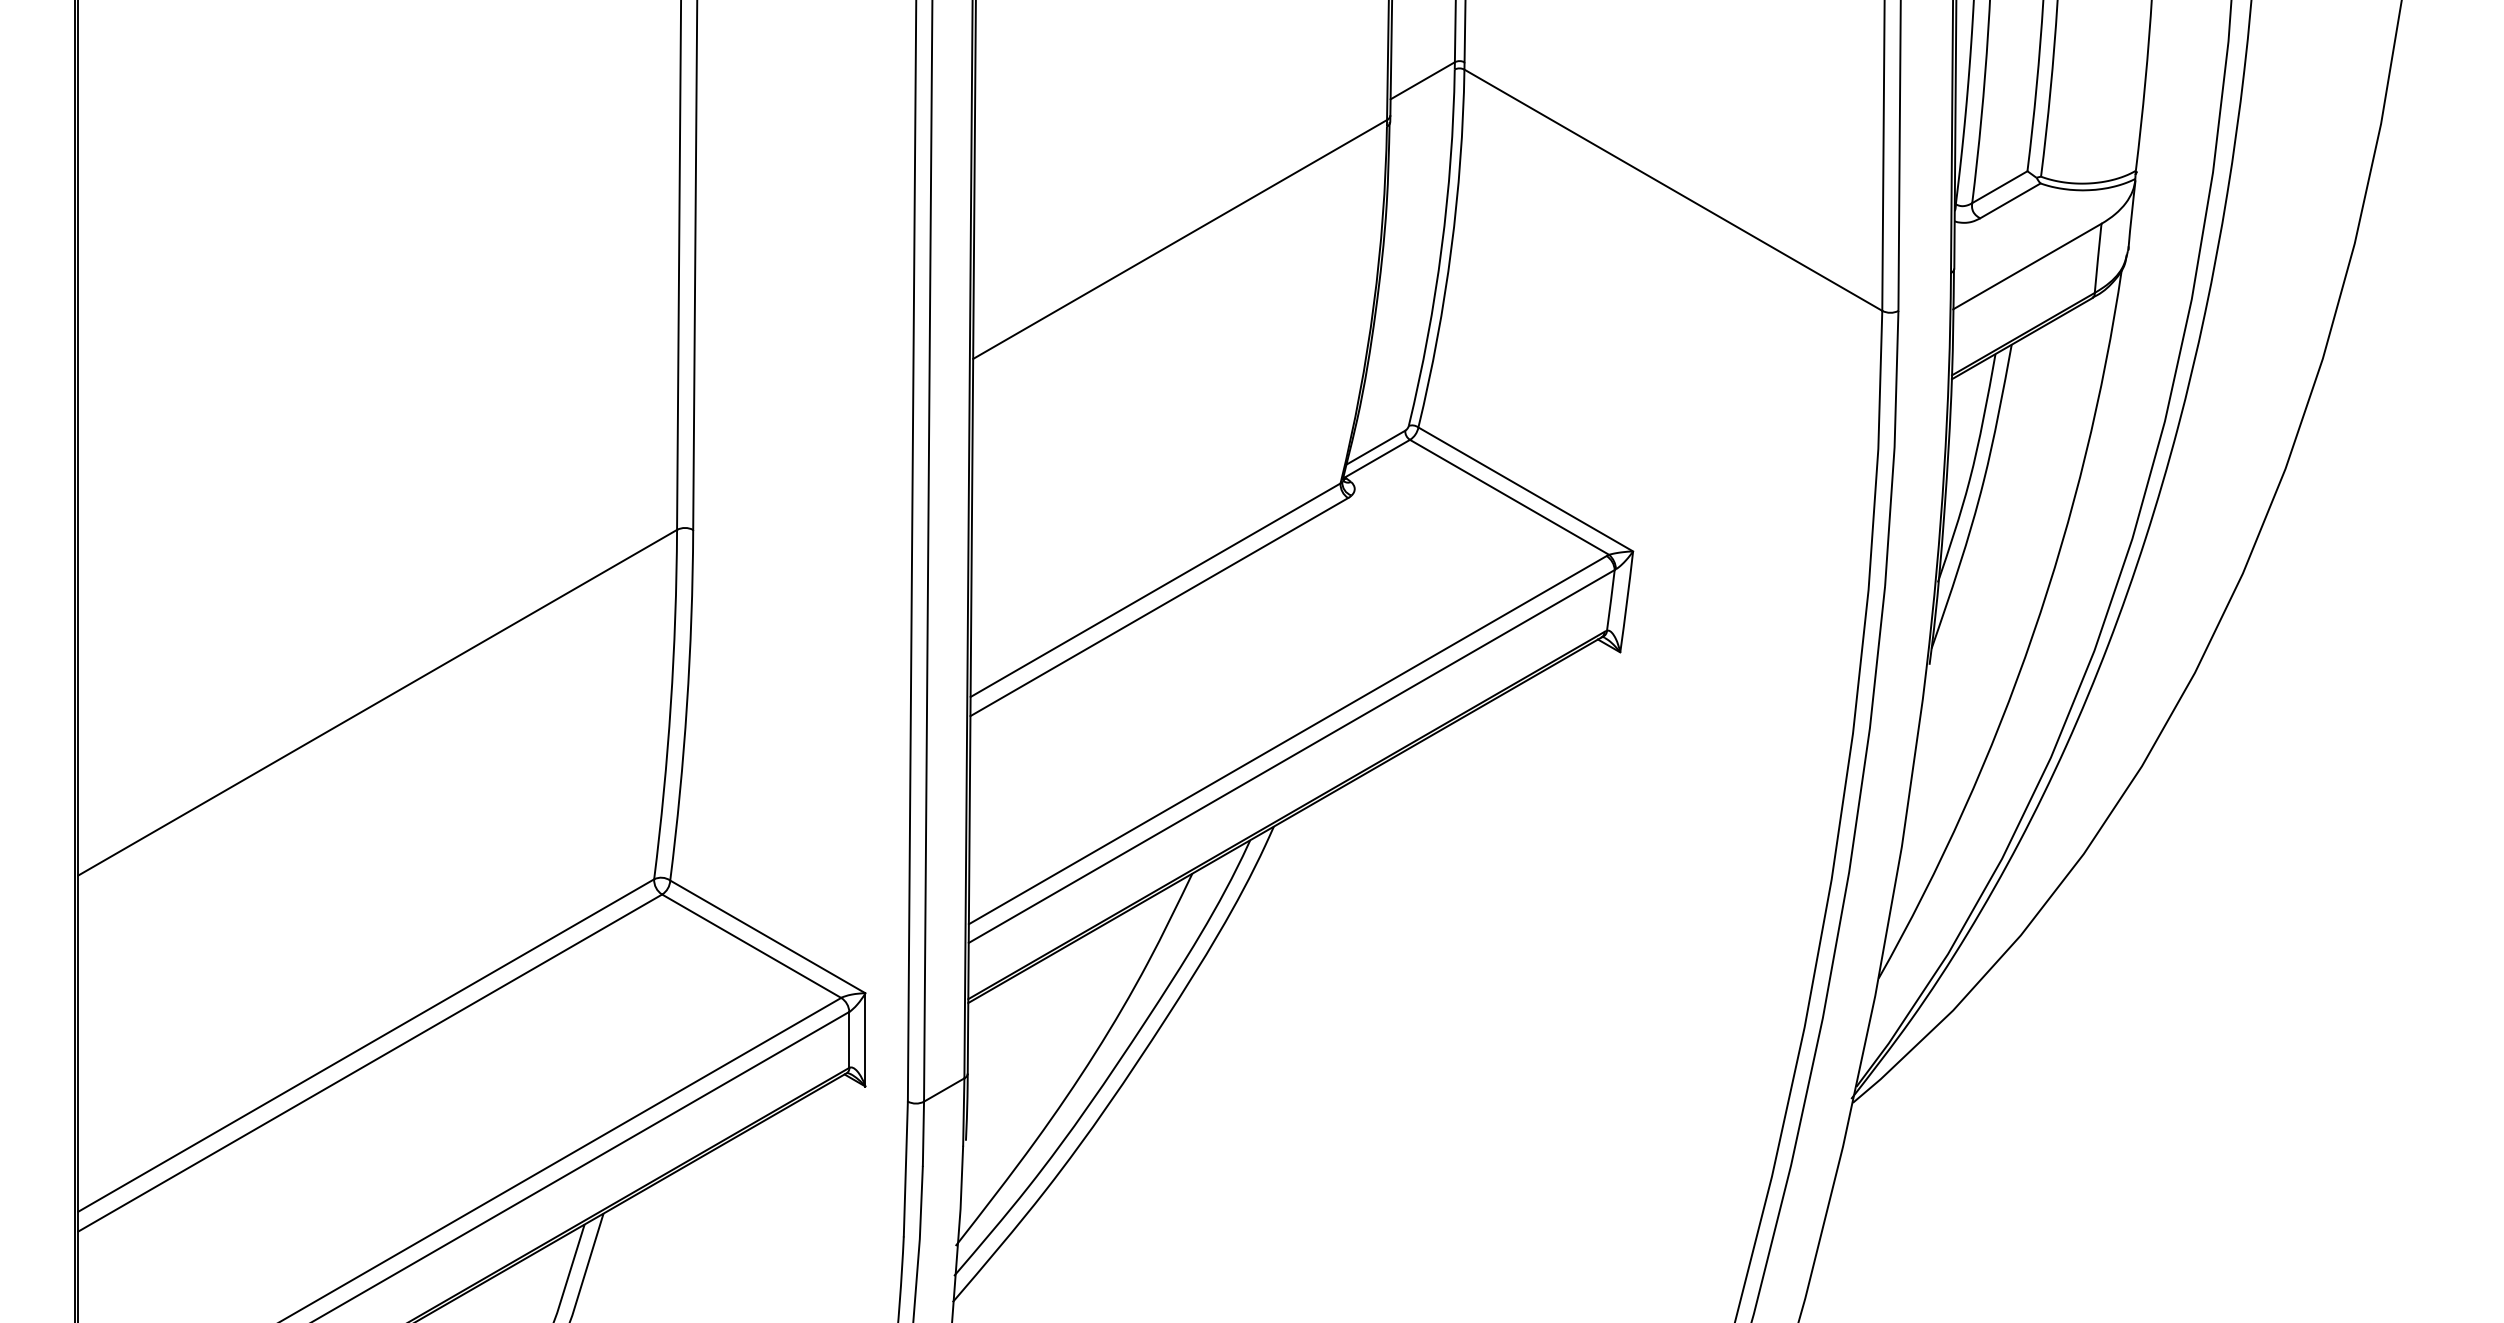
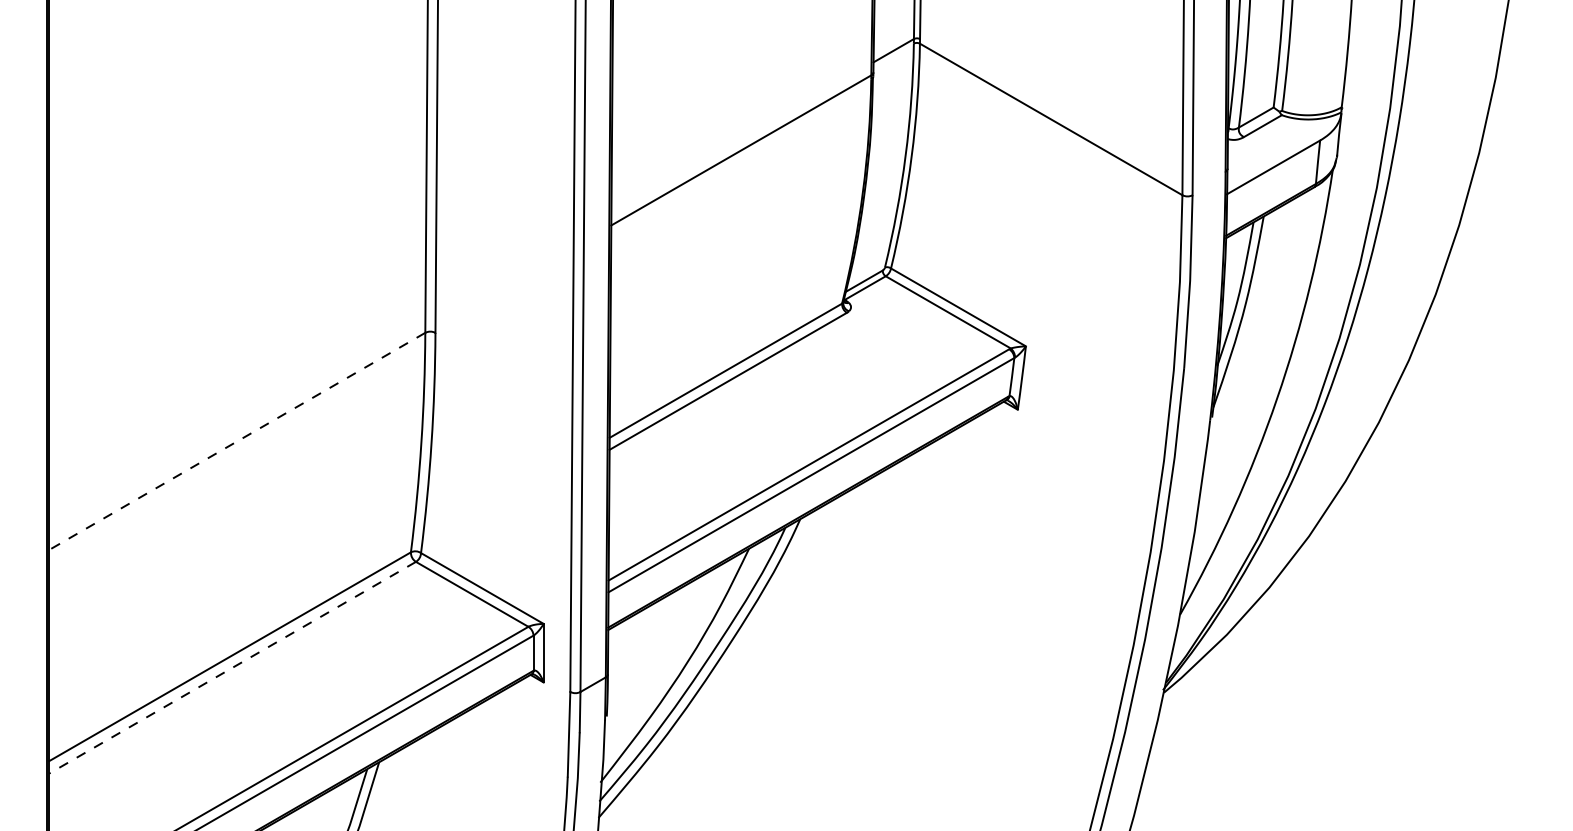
line: (376, 702) -> (236, 441), solid -> dashed
line: (370, 1062) -> (232, 667), solid -> dashed

